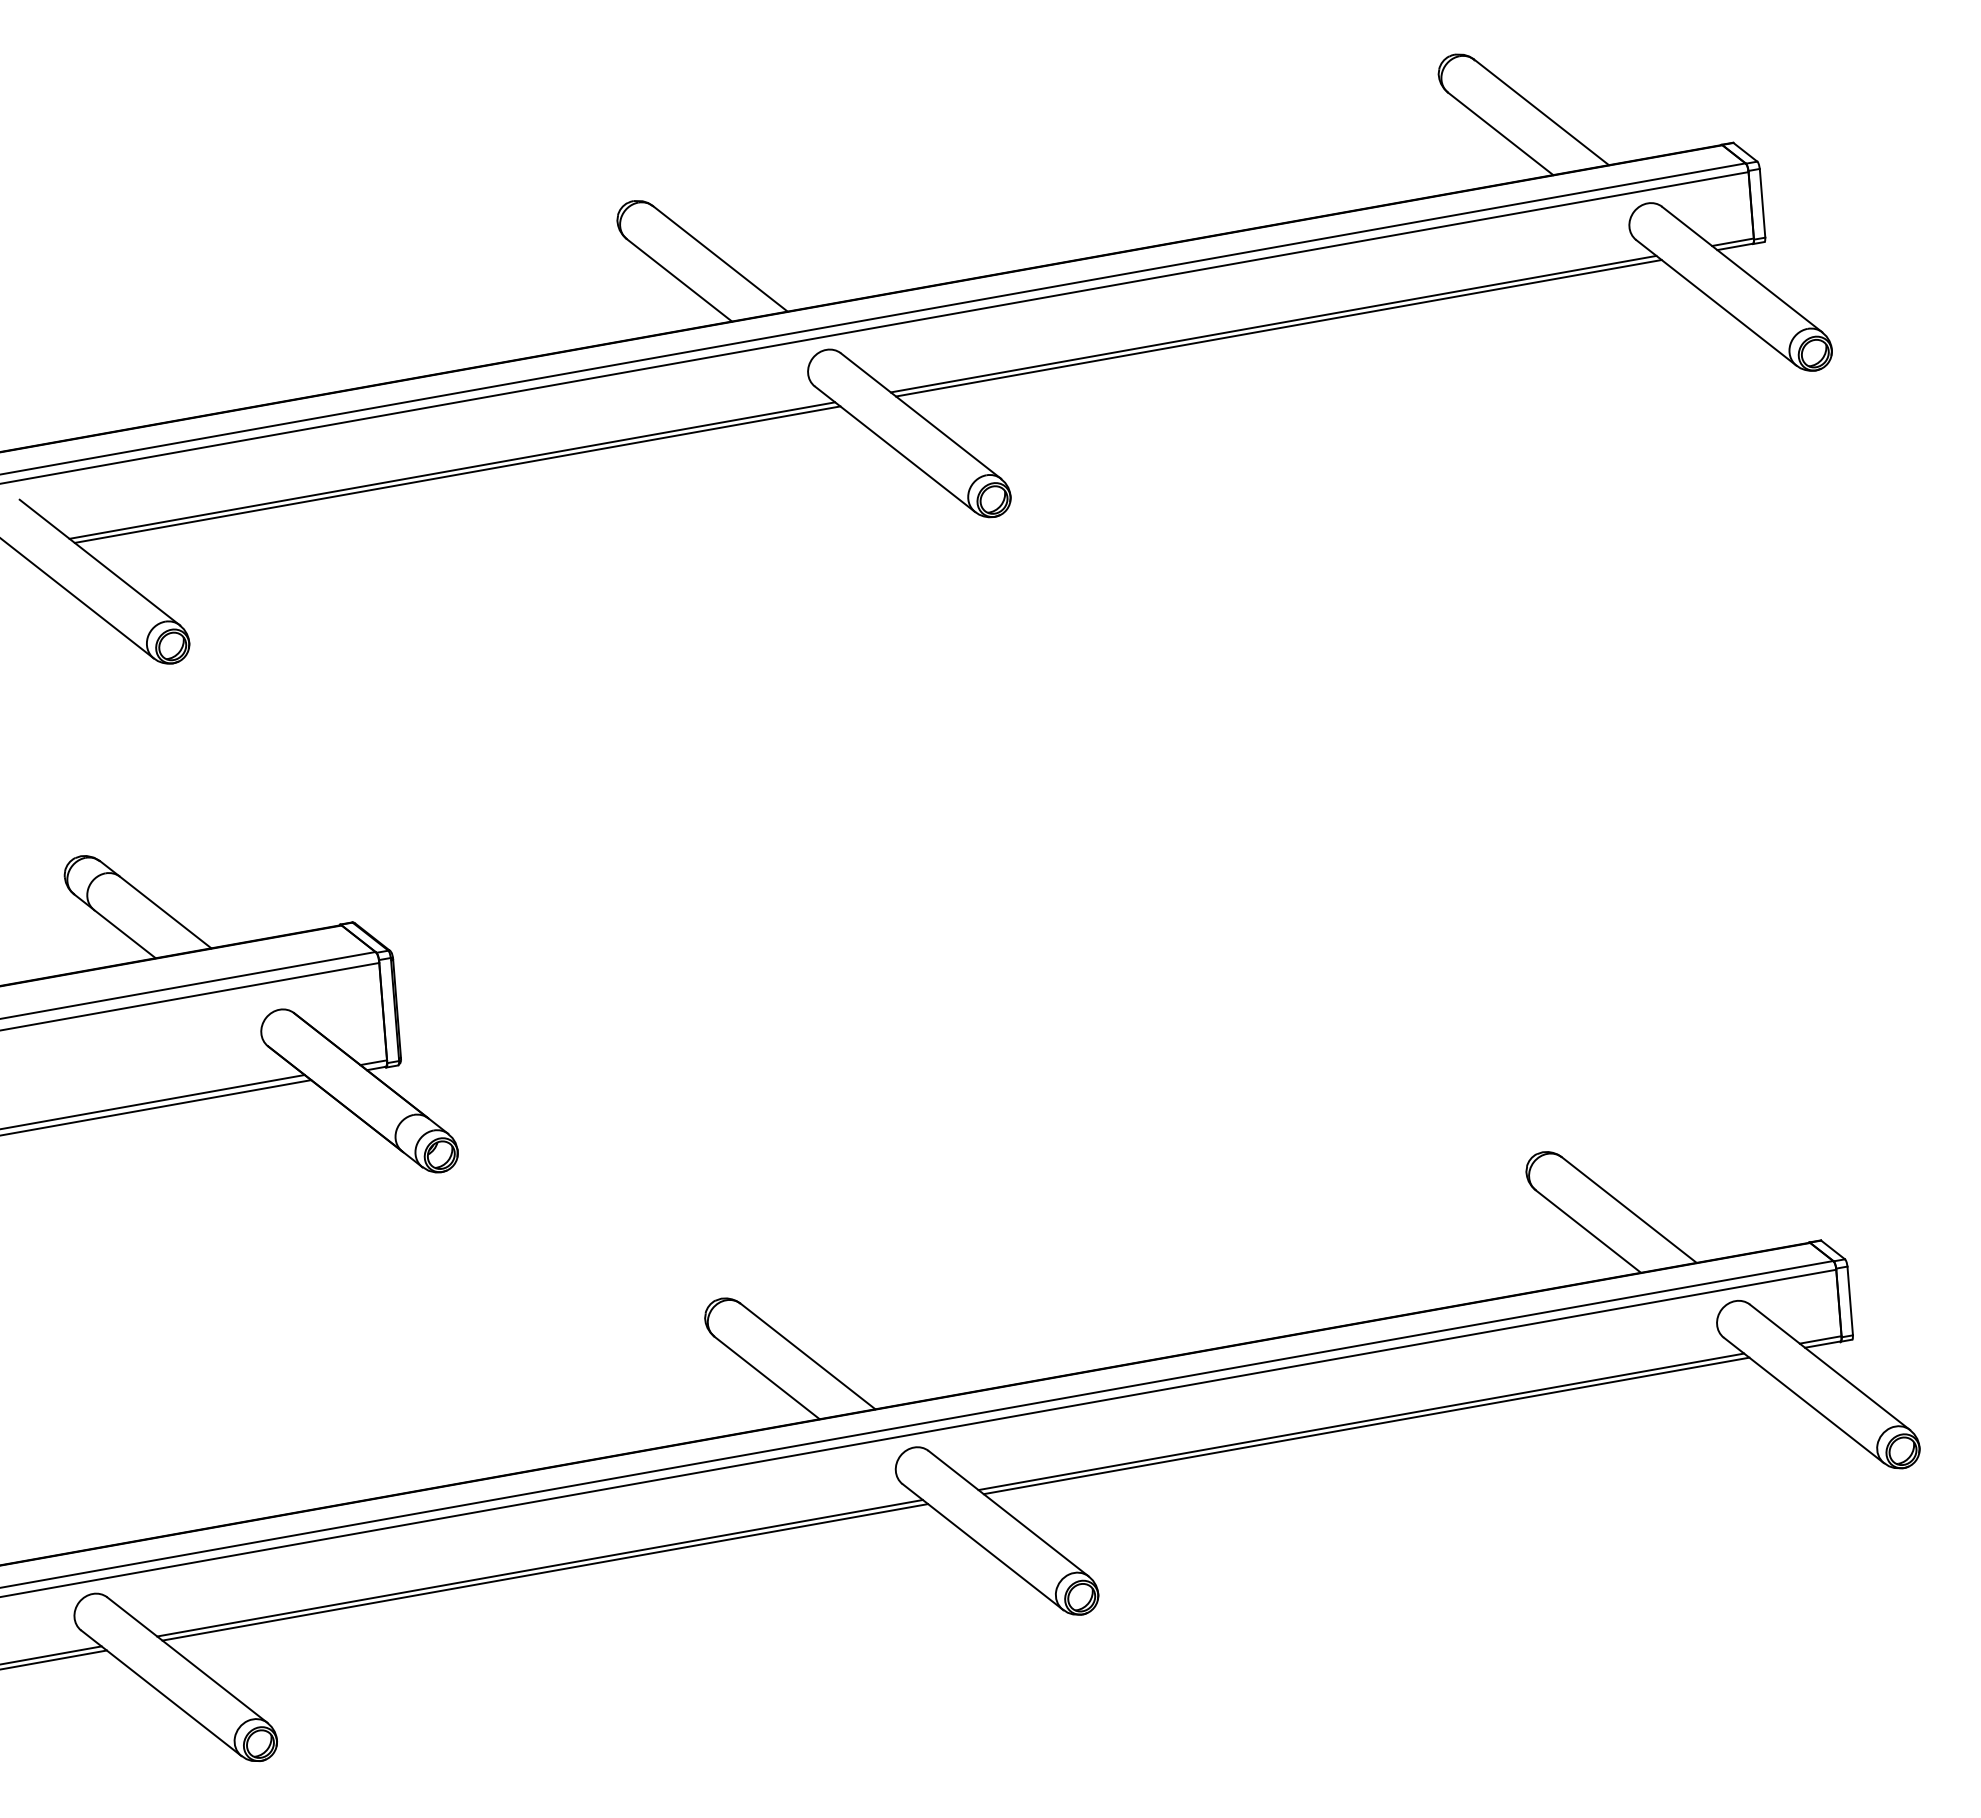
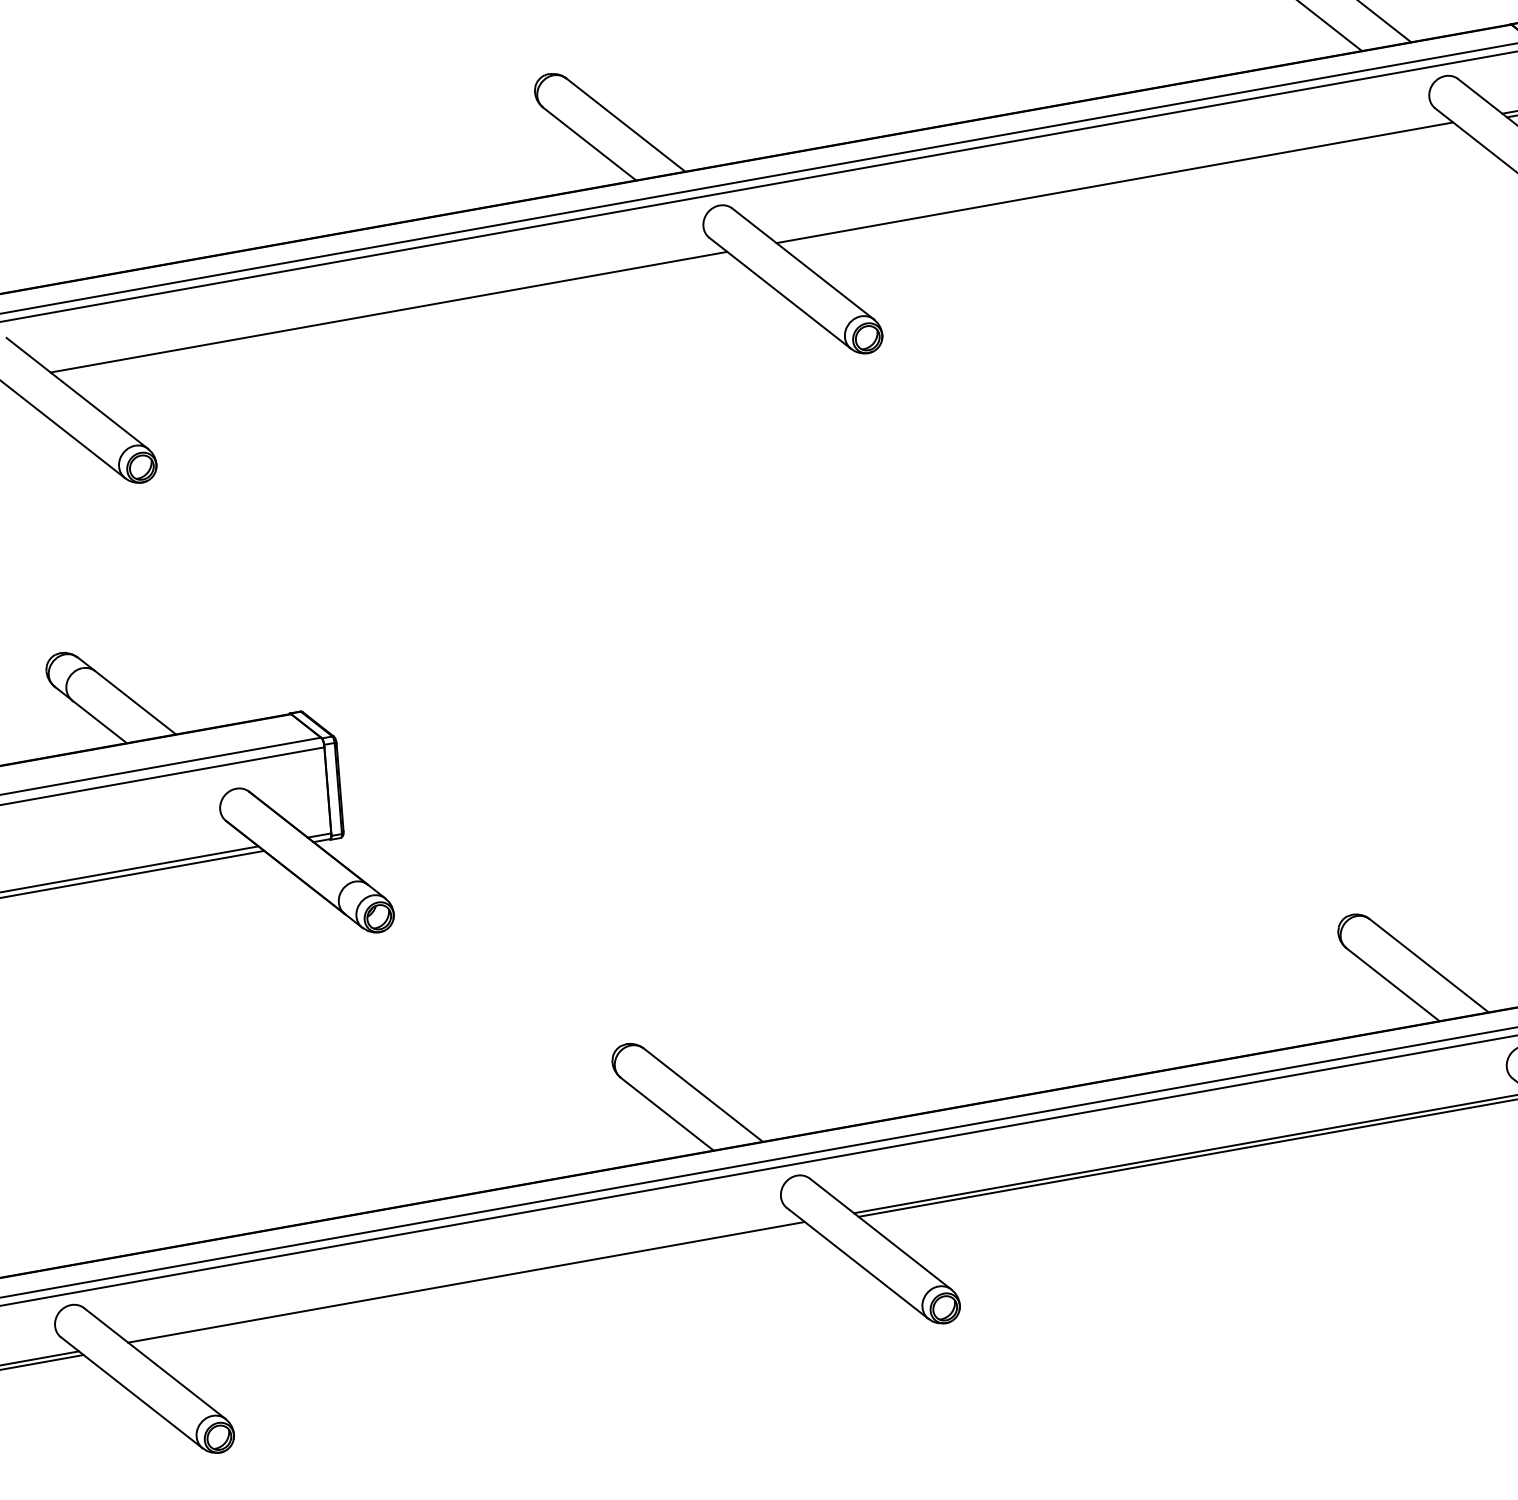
line: (1278, 328) -> (1119, 186), removed
line: (457, 474) -> (393, 315), removed
line: (545, 1572) -> (471, 1286), removed

